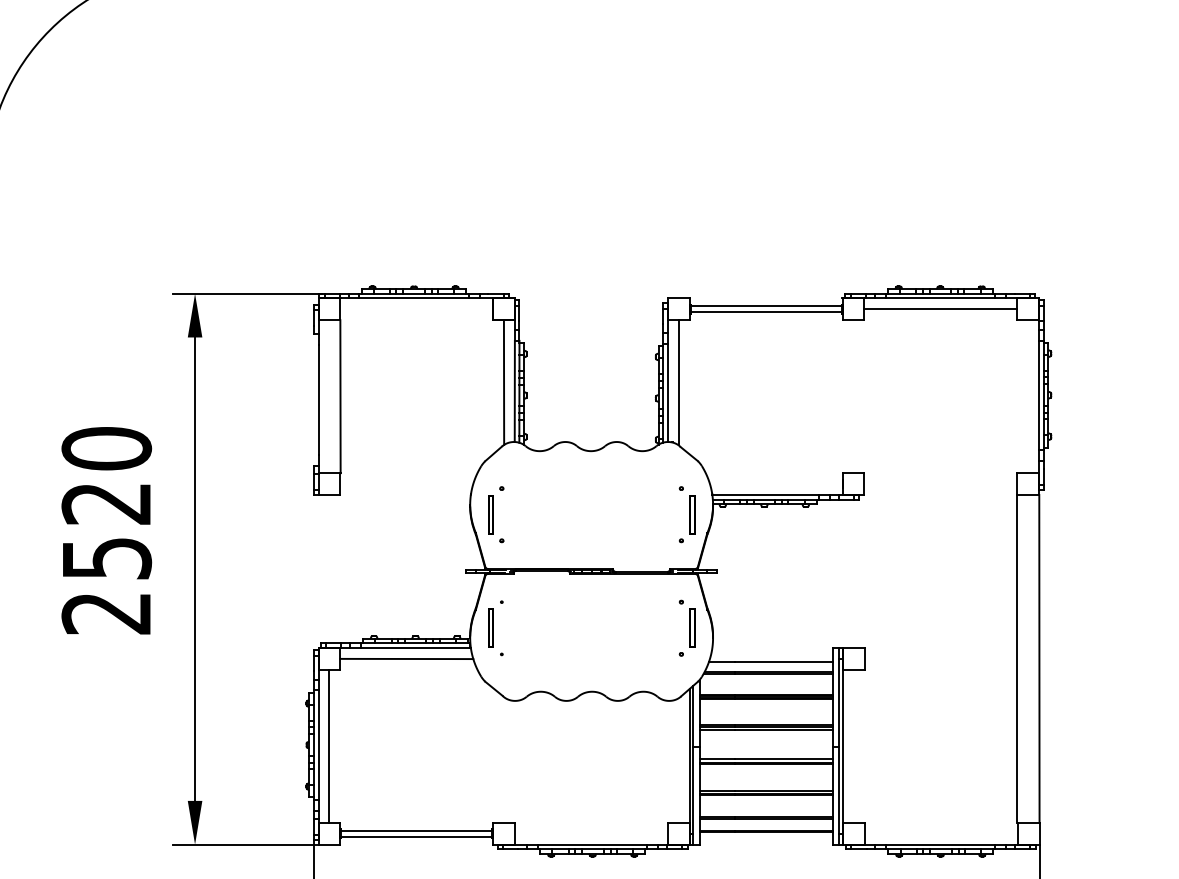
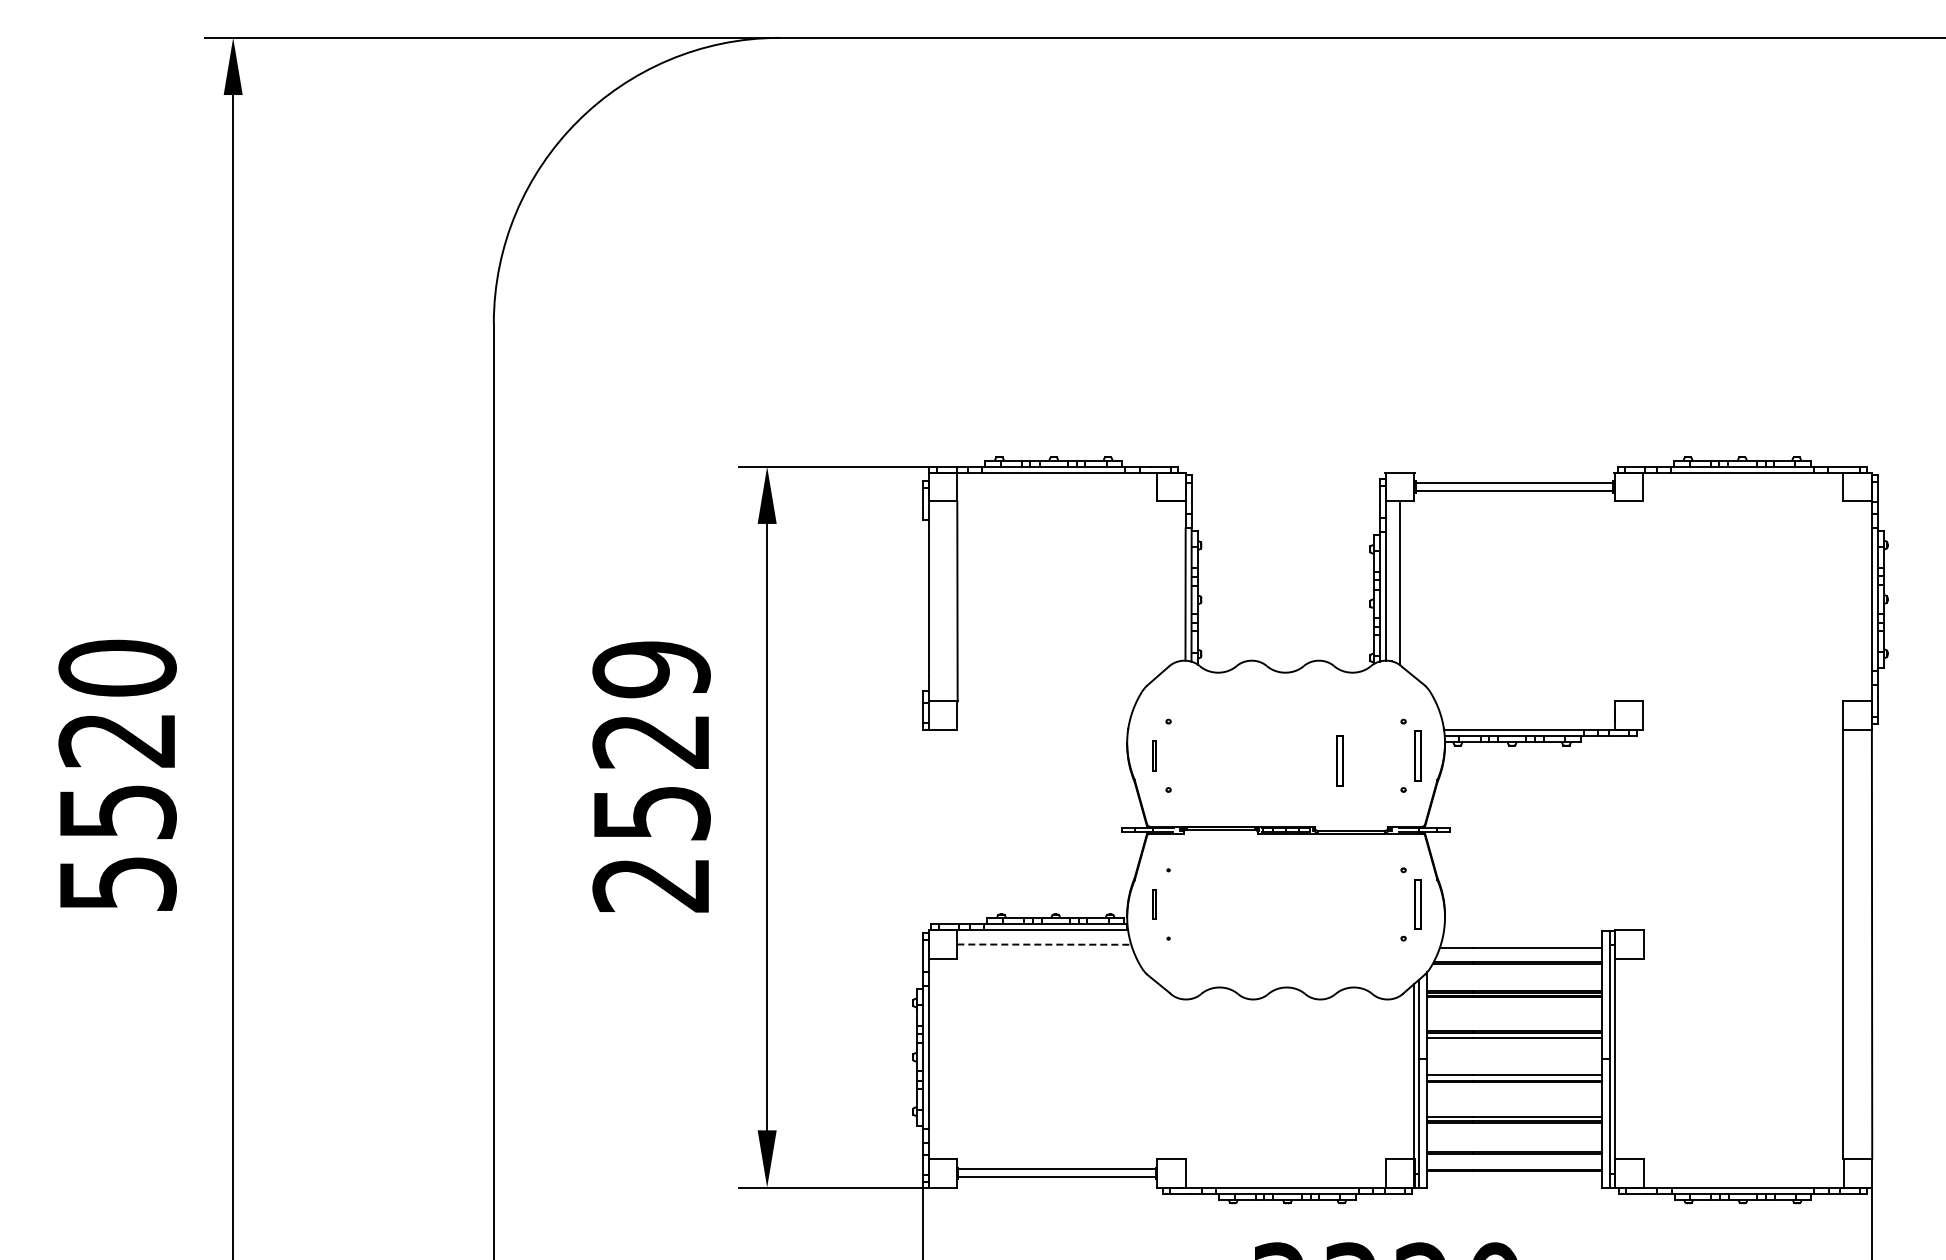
line: (941, 309) -> (1743, 487), removed
line: (504, 382) -> (1171, 582), removed
text: (106, 448) -> (651, 669), 2520 -> 2529
part: (491, 514) -> (1154, 755), size x0.6
part: (632, 518) -> (1339, 760), added
part: (491, 628) -> (1154, 904), size x0.6
line: (407, 658) -> (1044, 944), solid -> dashed
line: (329, 746) -> (943, 1058), removed

